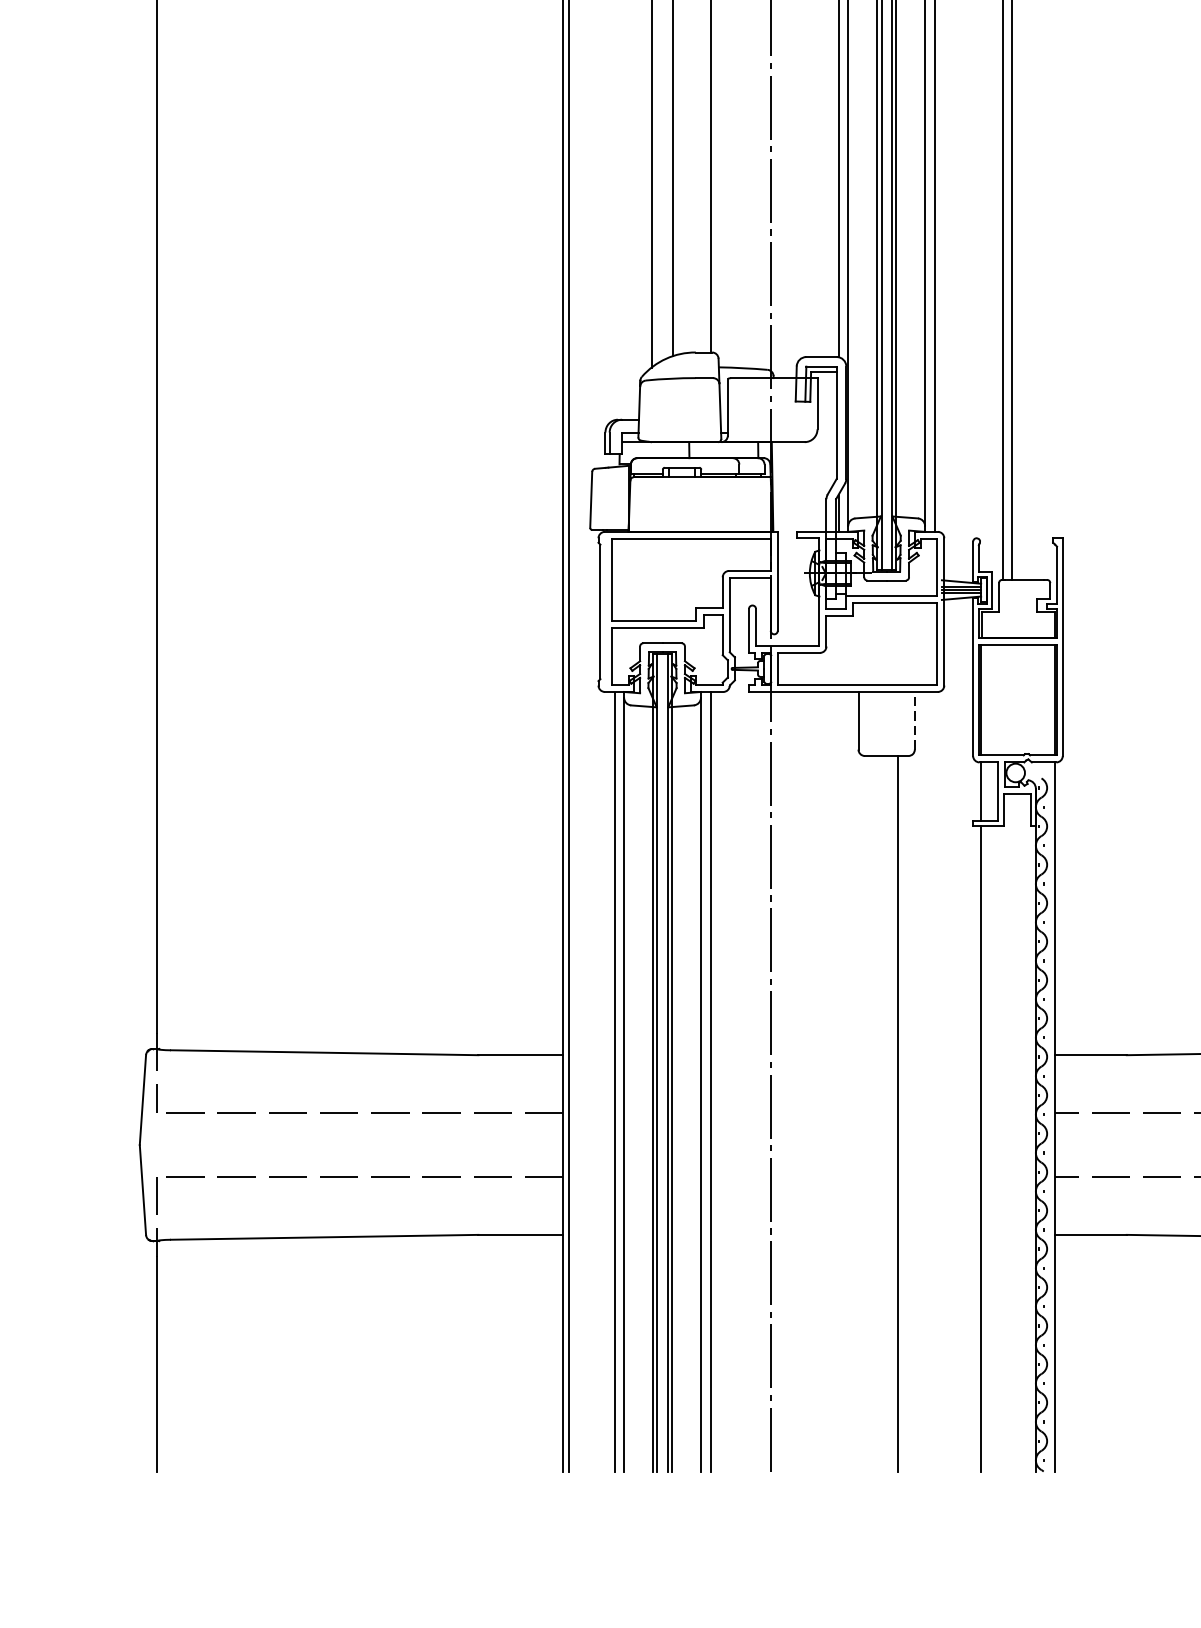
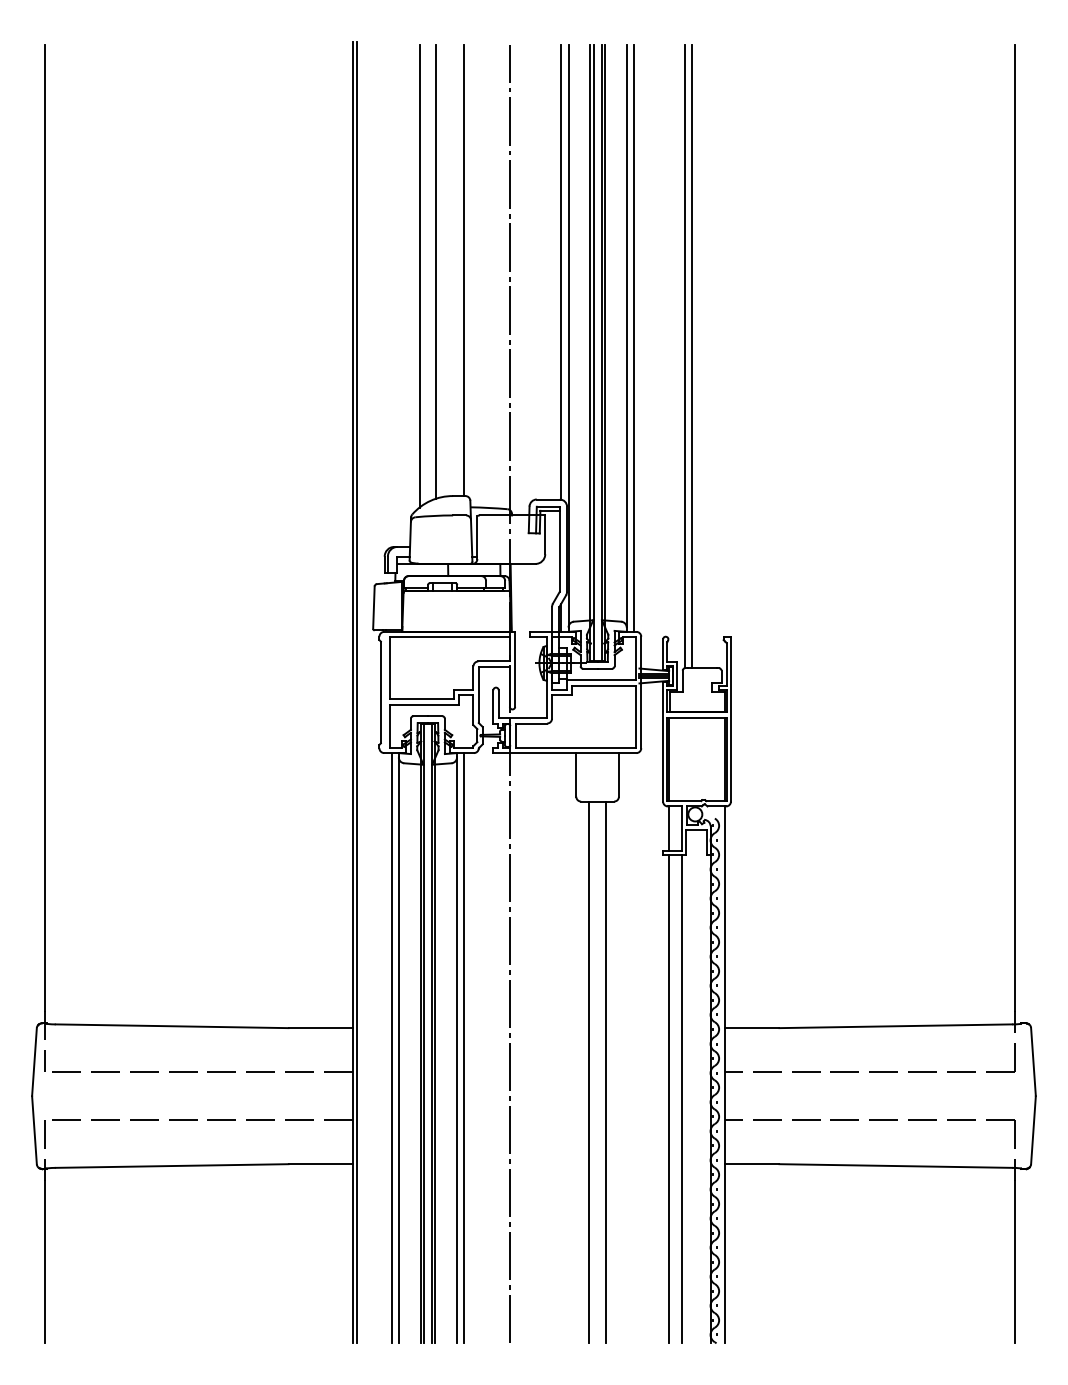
line: (914, 720) -> (618, 774), dashed -> solid
line: (875, 1113) -> (589, 1072), added
line: (997, 1148) -> (681, 1098), added

